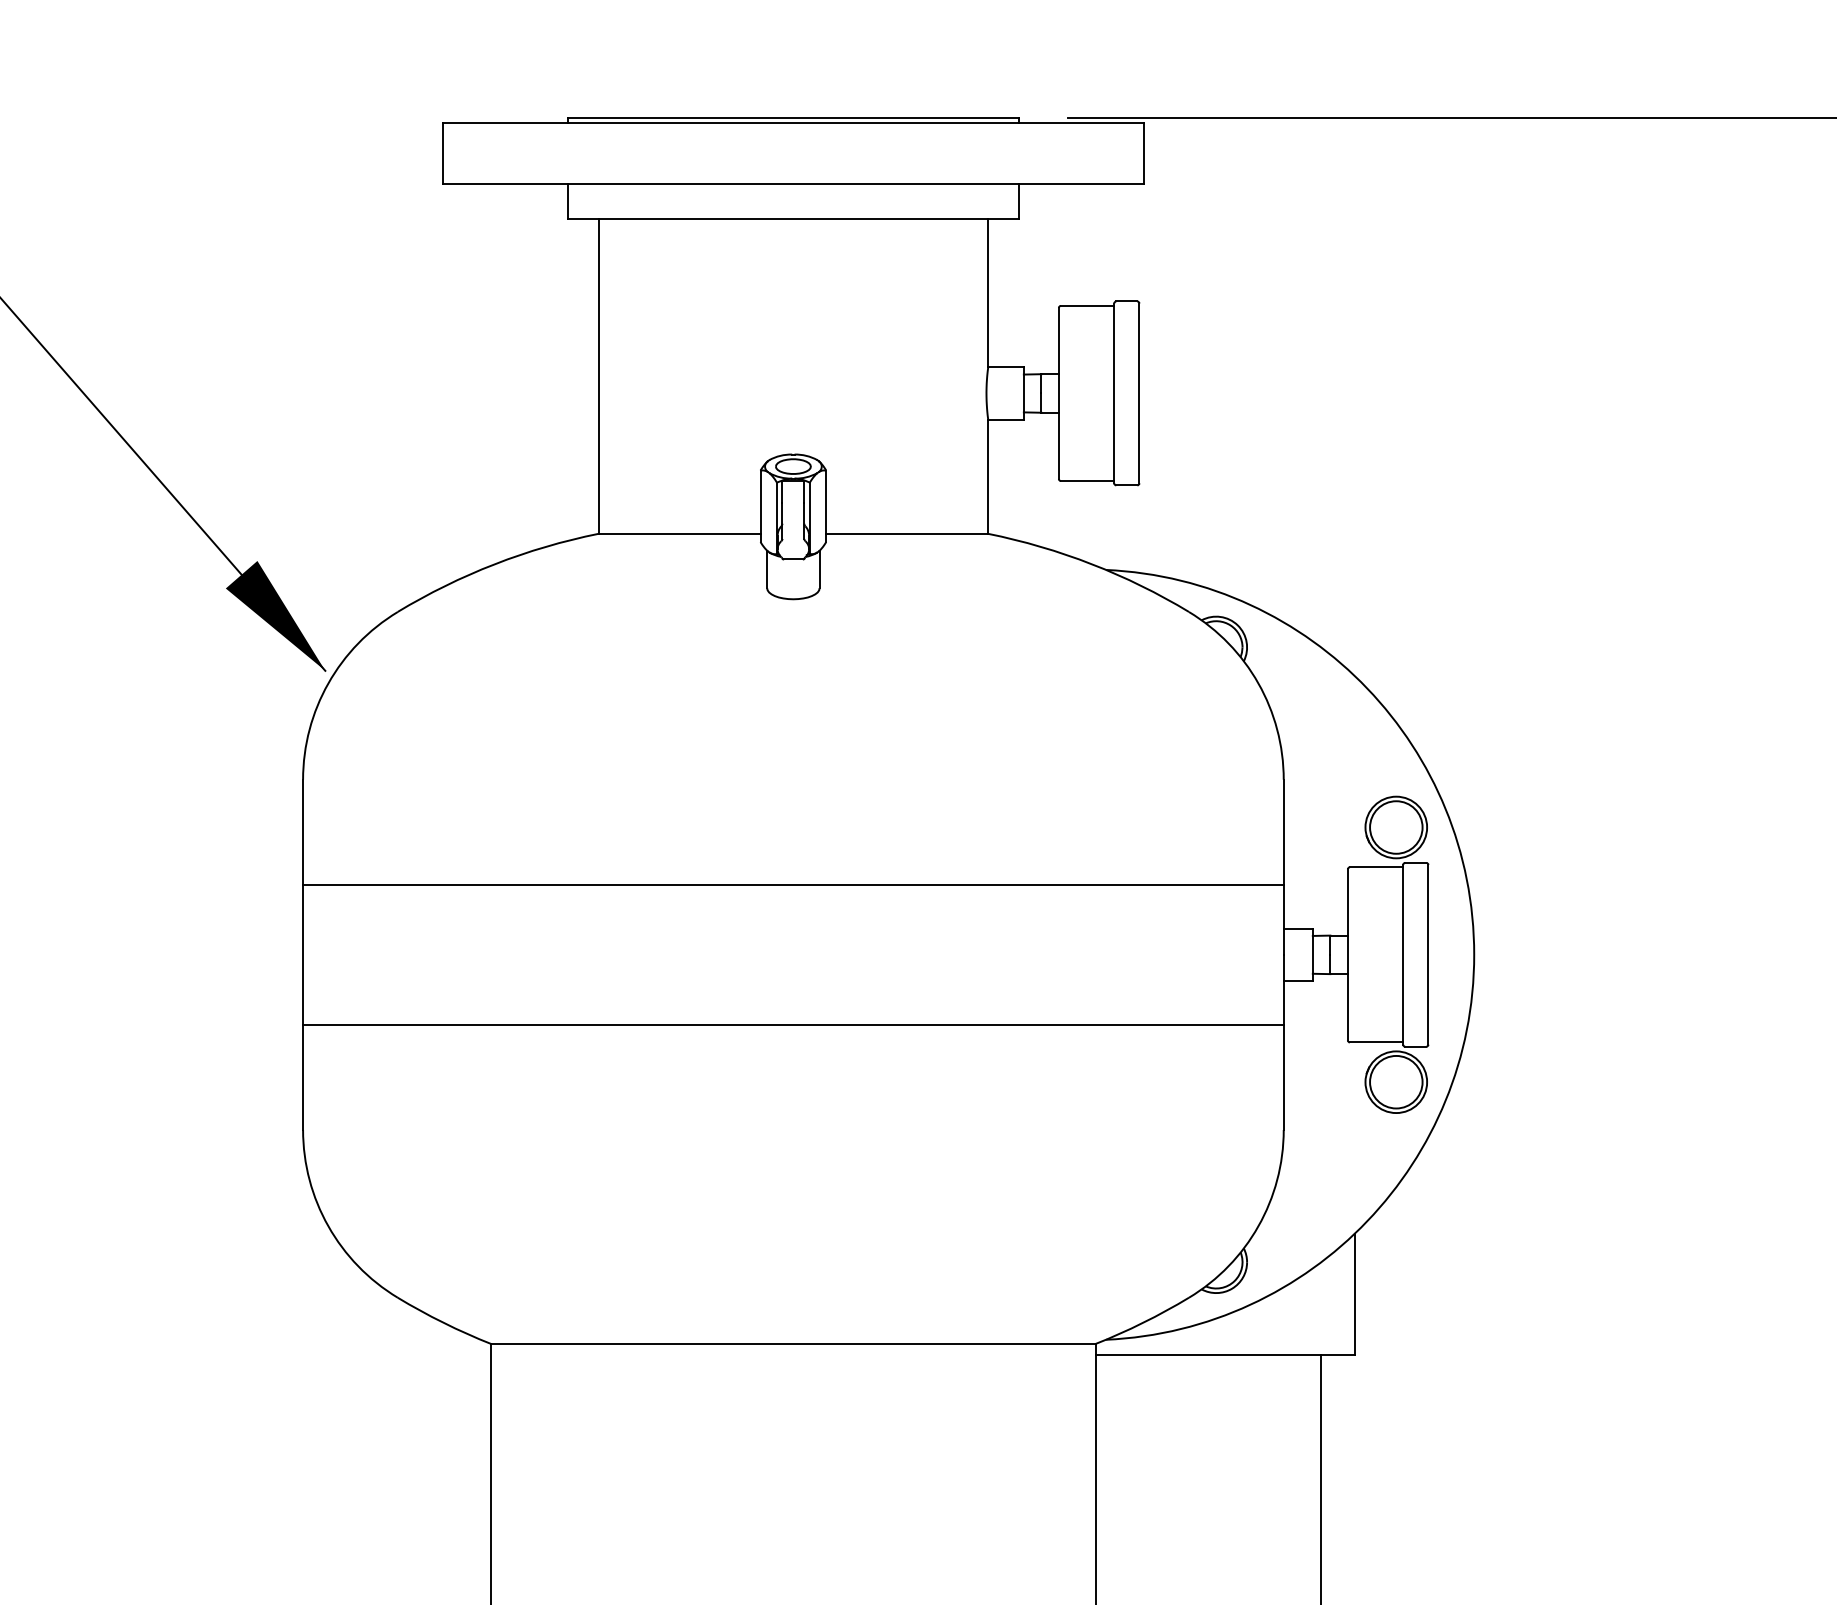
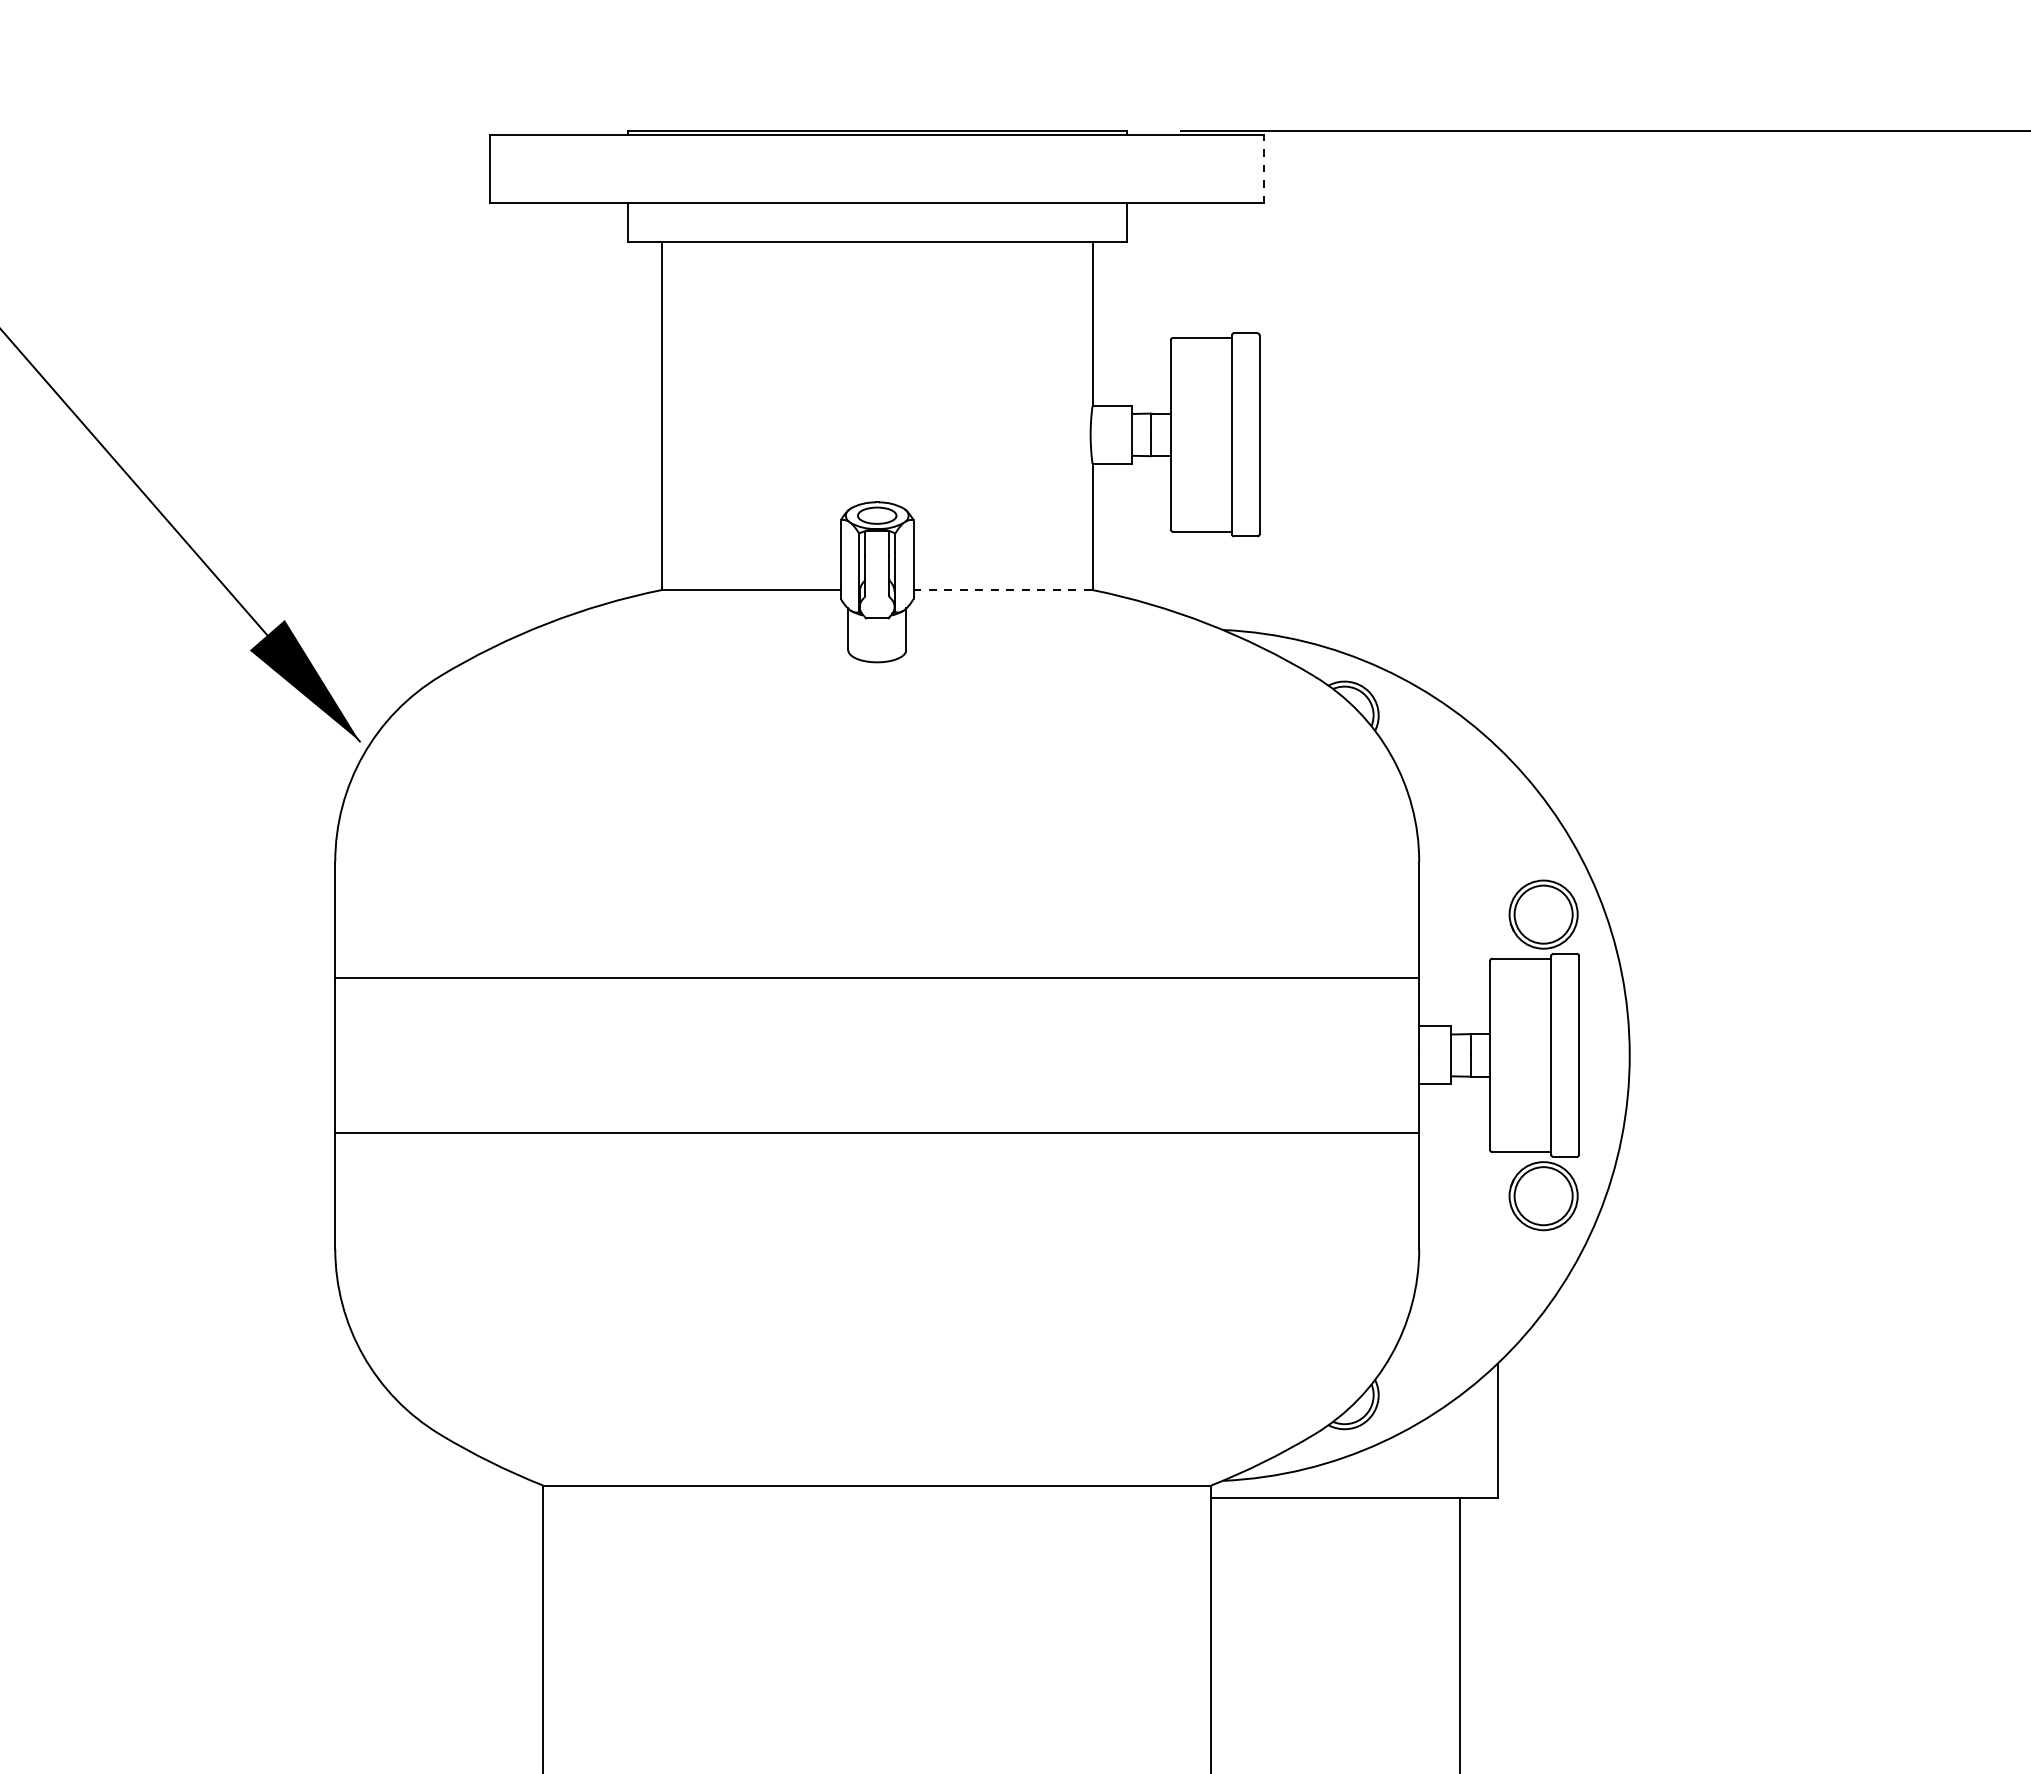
line: (1143, 153) -> (1264, 169), solid -> dashed
line: (907, 534) -> (1003, 590), solid -> dashed

